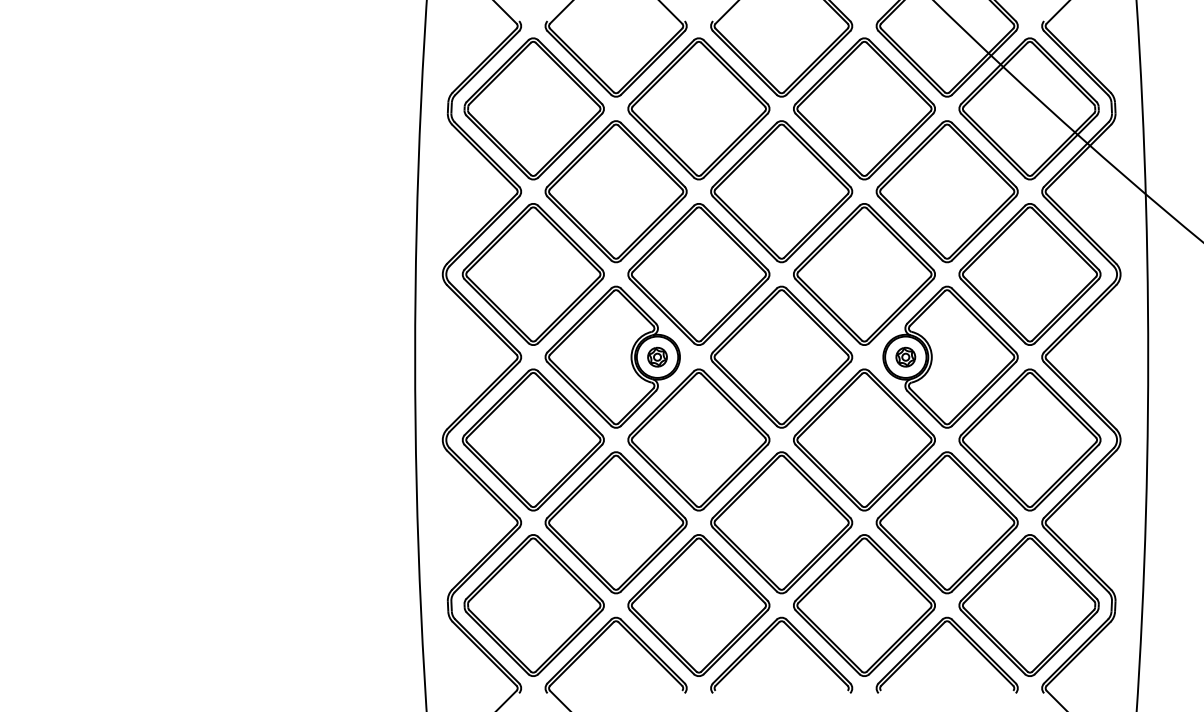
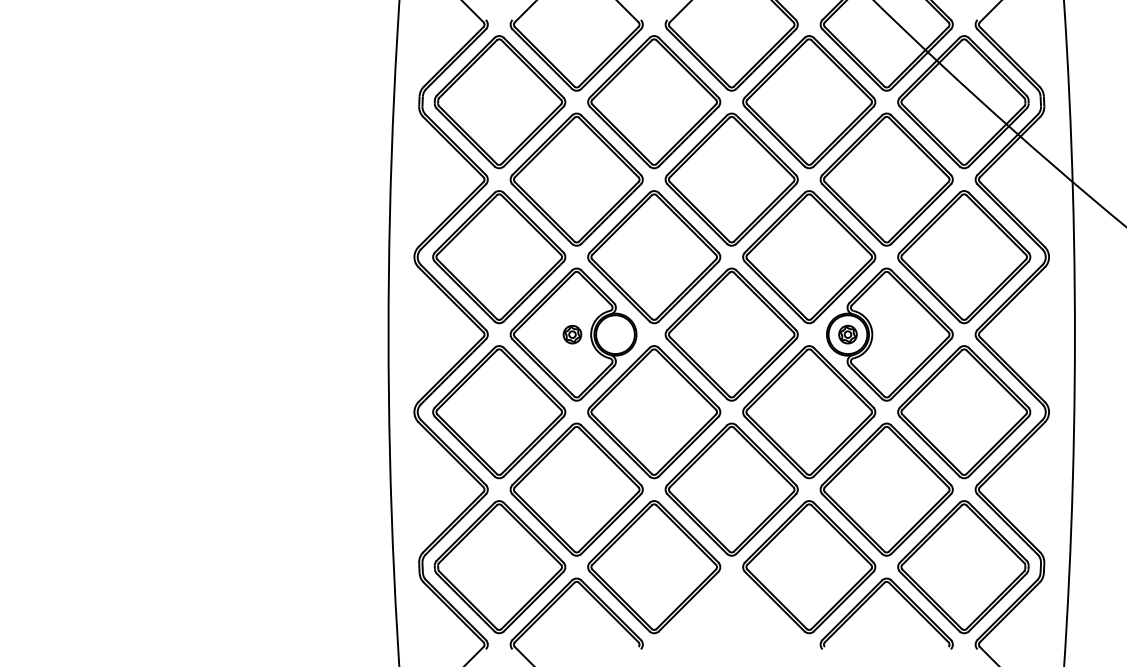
part: (657, 357) -> (572, 334), moved
part: (765, 637) -> (716, 597), removed

